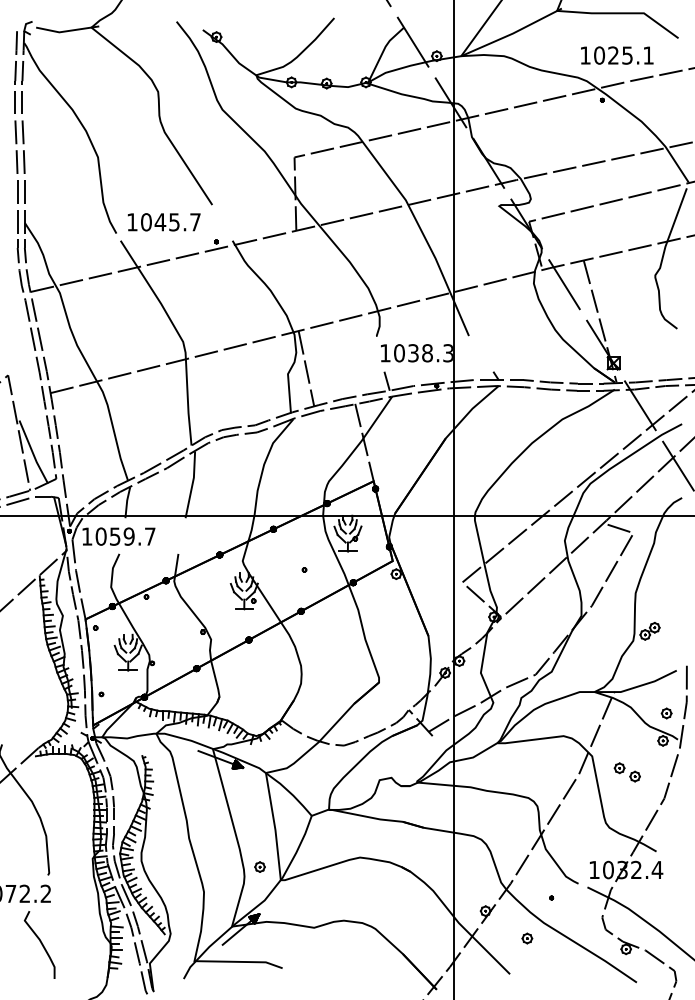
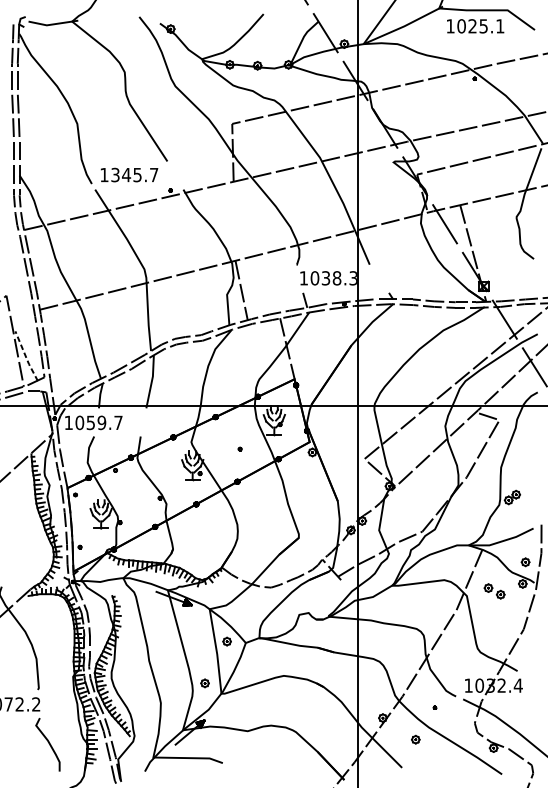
text: (617, 55) -> (475, 26), moved
text: (146, 222) -> (115, 175), 1045.7 -> 1345.7
line: (32, 453) -> (25, 357), solid -> dashed
part: (626, 772) -> (493, 591), moved
part: (287, 813) -> (226, 641), added
curve: (40, 943) -> (48, 743), moved

